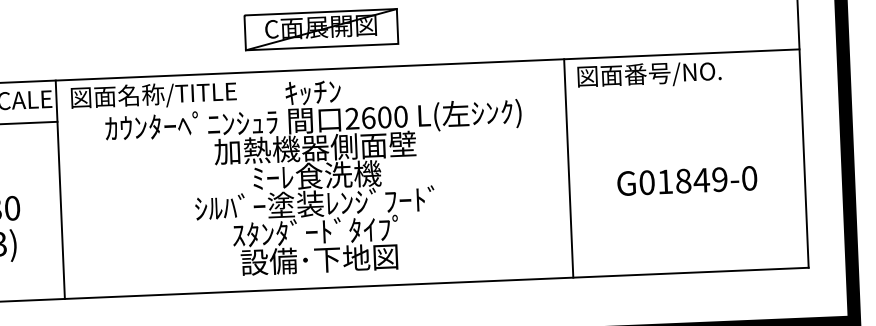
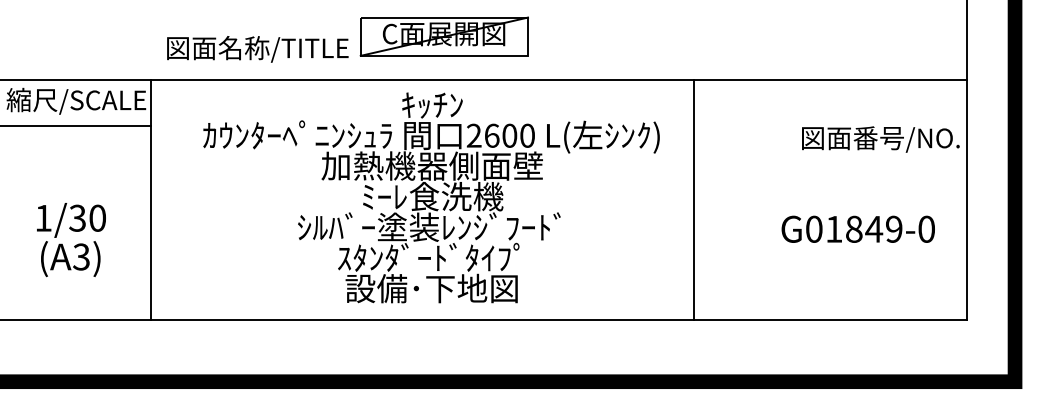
text: (649, 75) -> (880, 139), moved
text: (153, 95) -> (257, 49), moved
line: (569, 167) -> (694, 199), moved
text: (686, 180) -> (857, 228), moved

